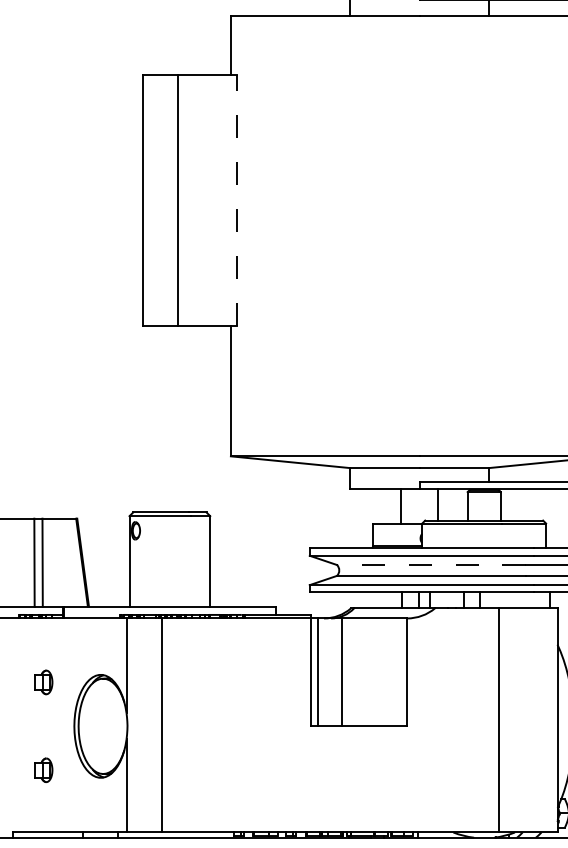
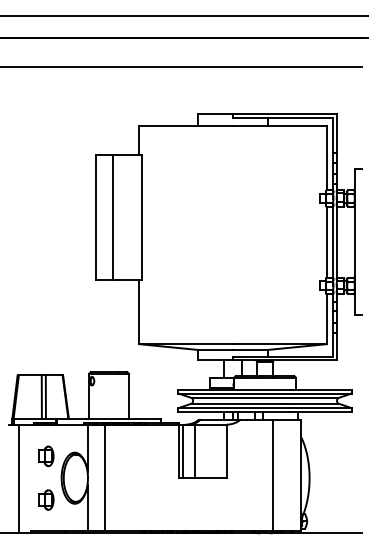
line: (237, 199) -> (142, 216), dashed -> solid
line: (430, 565) -> (238, 398), dashed -> solid
part: (43, 682) -> (46, 456), size x1.67
part: (43, 769) -> (46, 499), size x1.67

